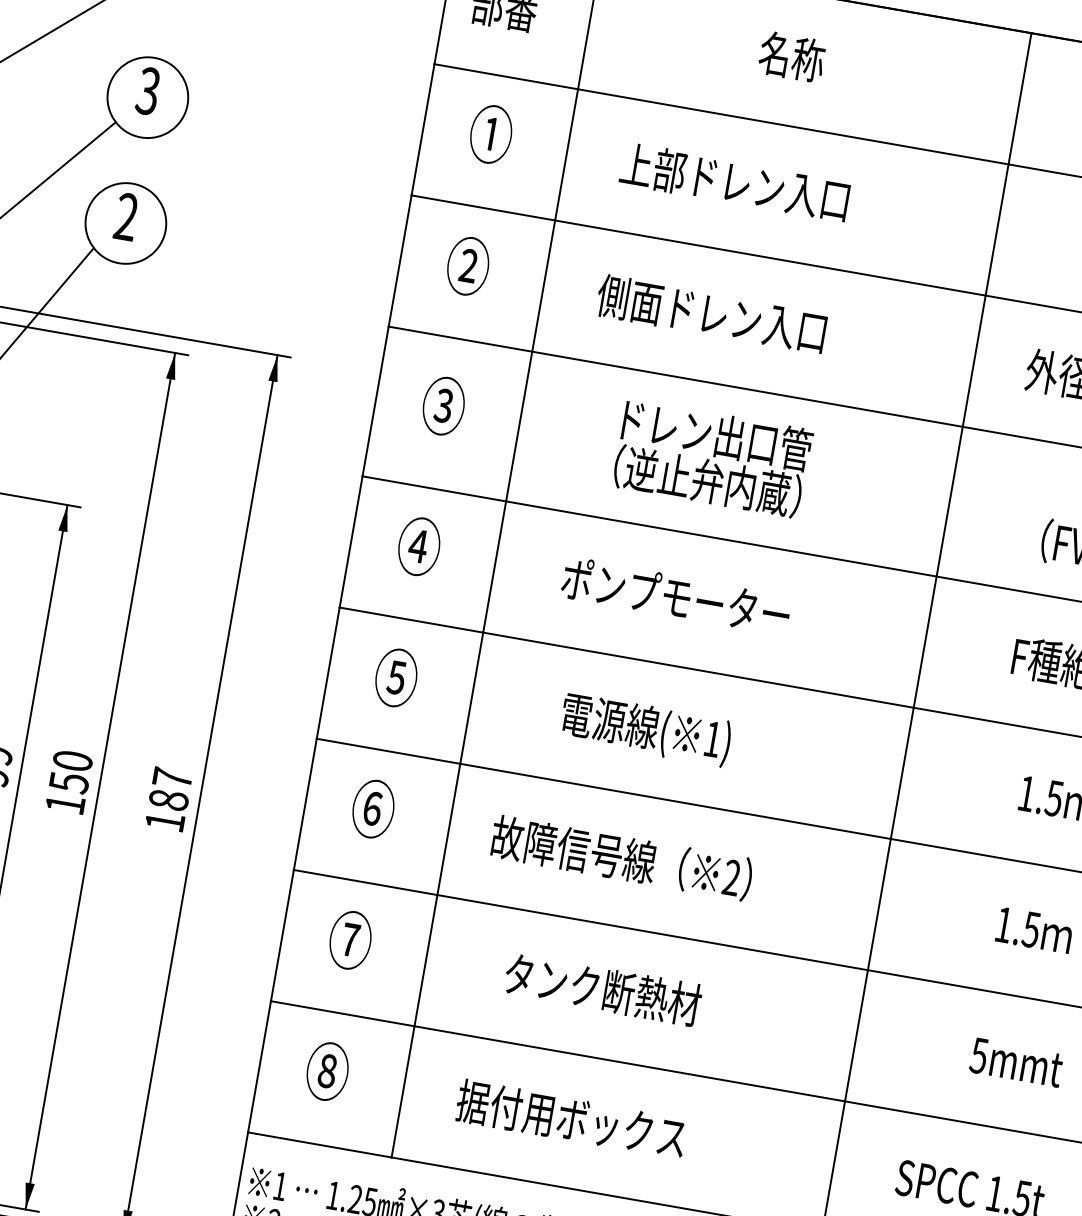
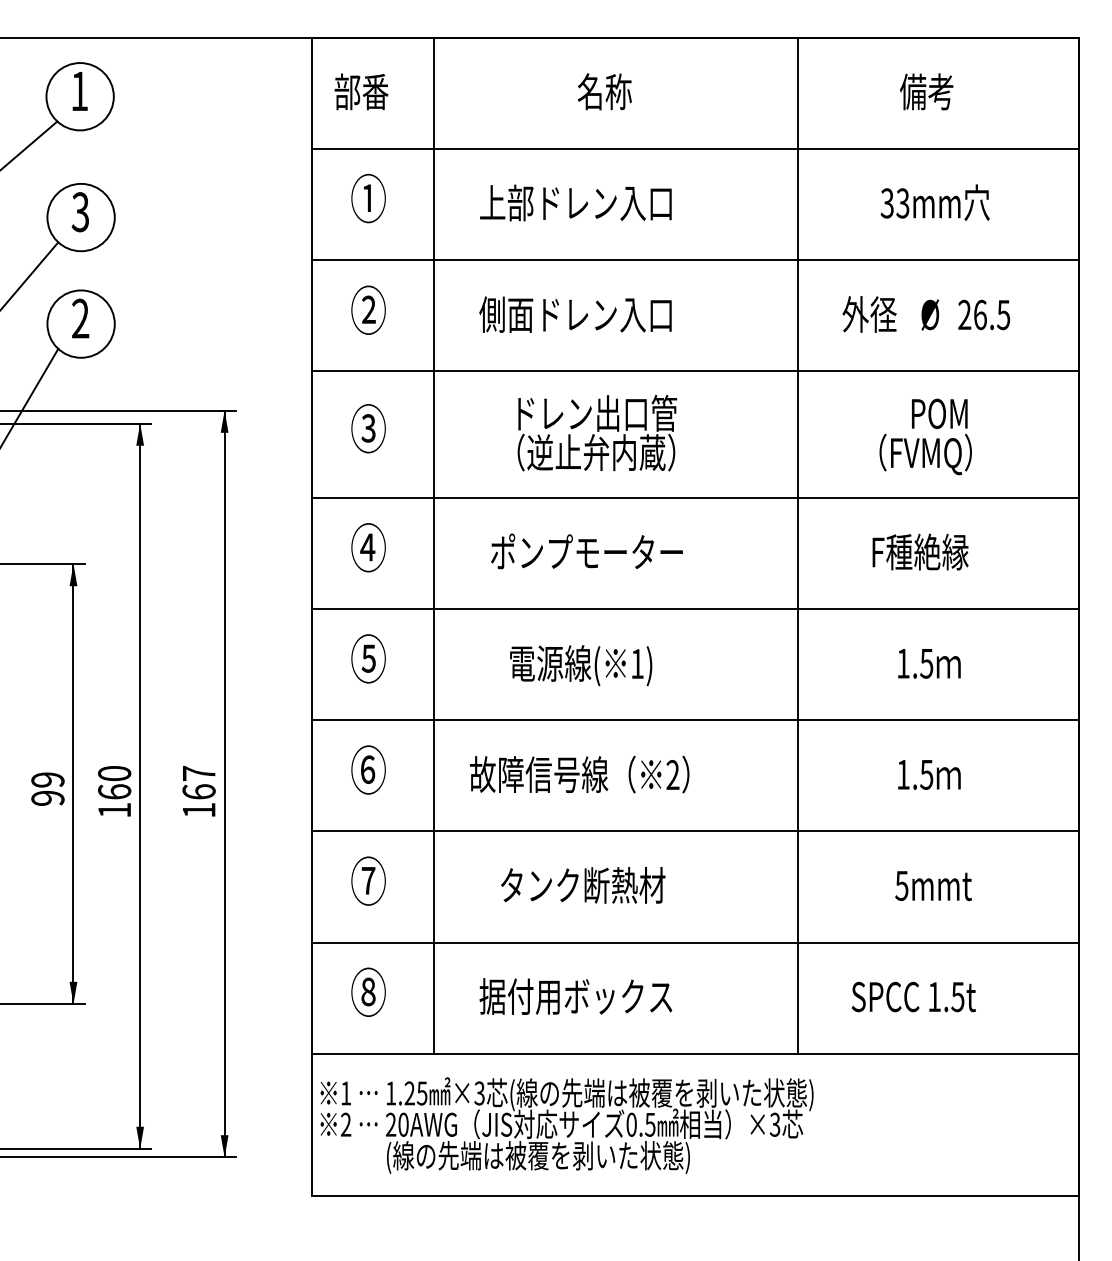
text: (69, 782) -> (114, 791), 150 -> 160
text: (168, 799) -> (198, 791), 187 -> 167

